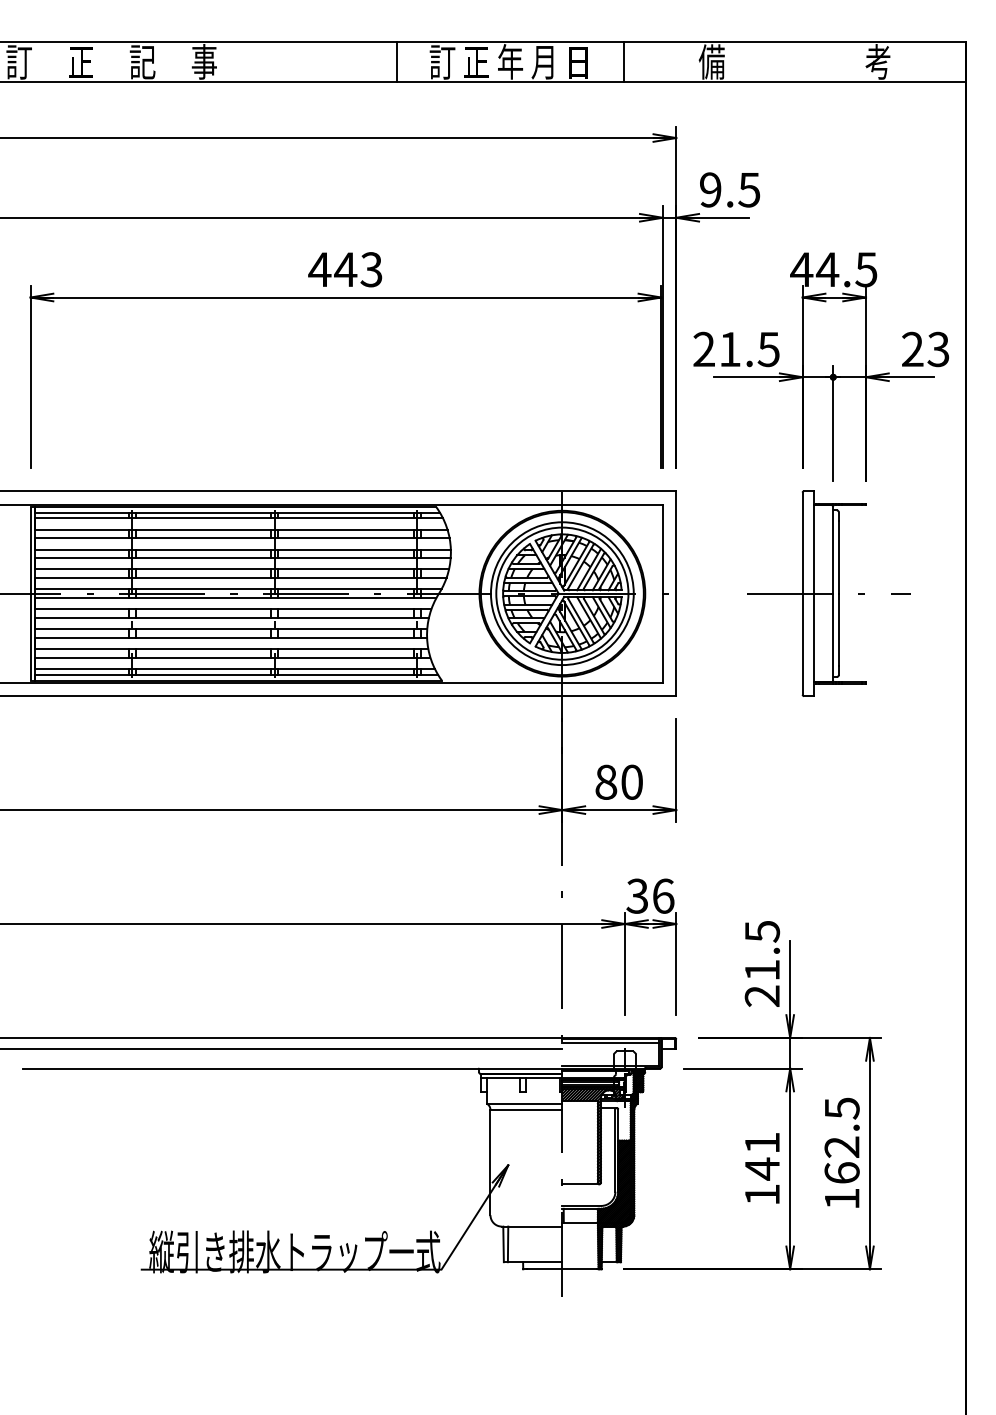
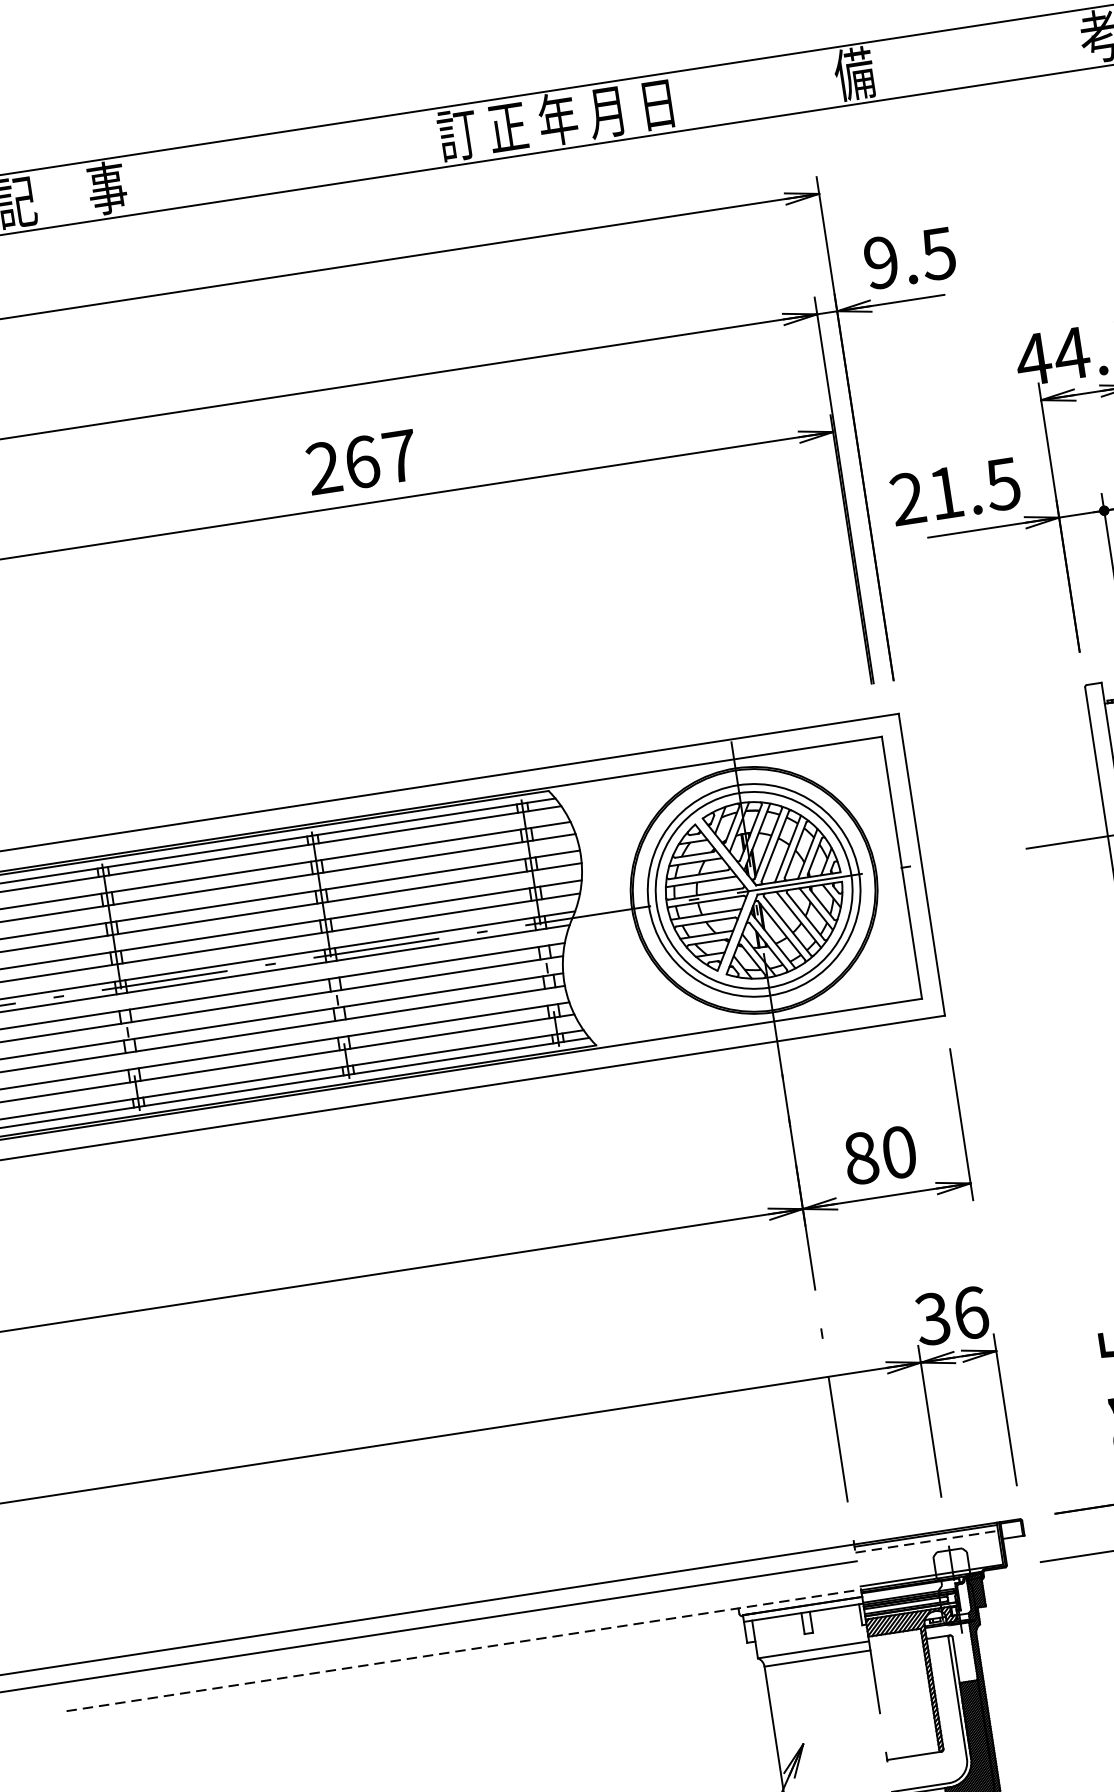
line: (396, 62) -> (390, 145), removed
line: (624, 62) -> (725, 94), removed
text: (345, 269) -> (361, 461), 443 -> 267
line: (611, 1043) -> (927, 1541), solid -> dashed
line: (292, 1068) -> (463, 1650), solid -> dashed

